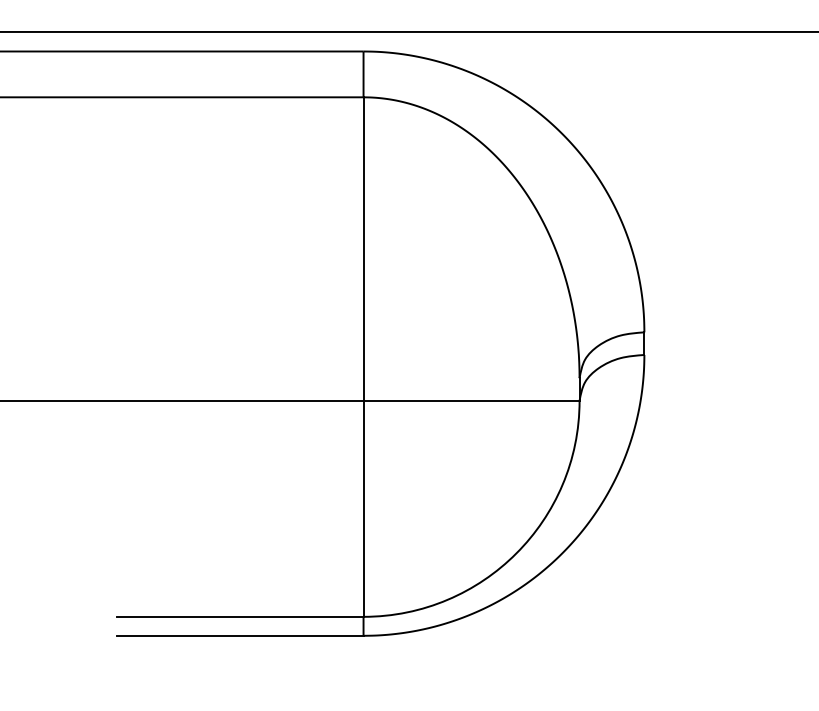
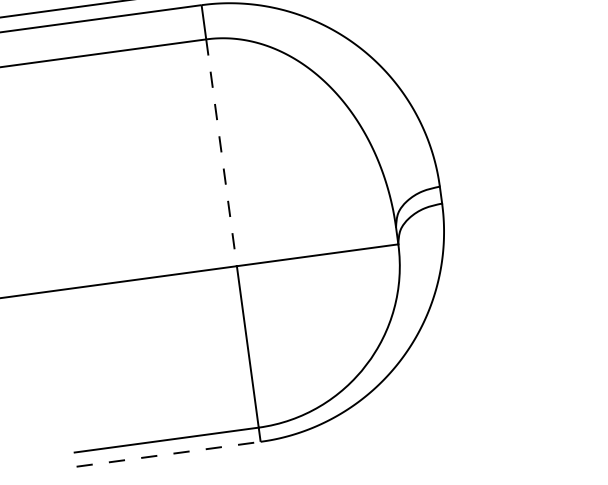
line: (363, 249) -> (221, 153), solid -> dashed
line: (240, 635) -> (168, 454), solid -> dashed

